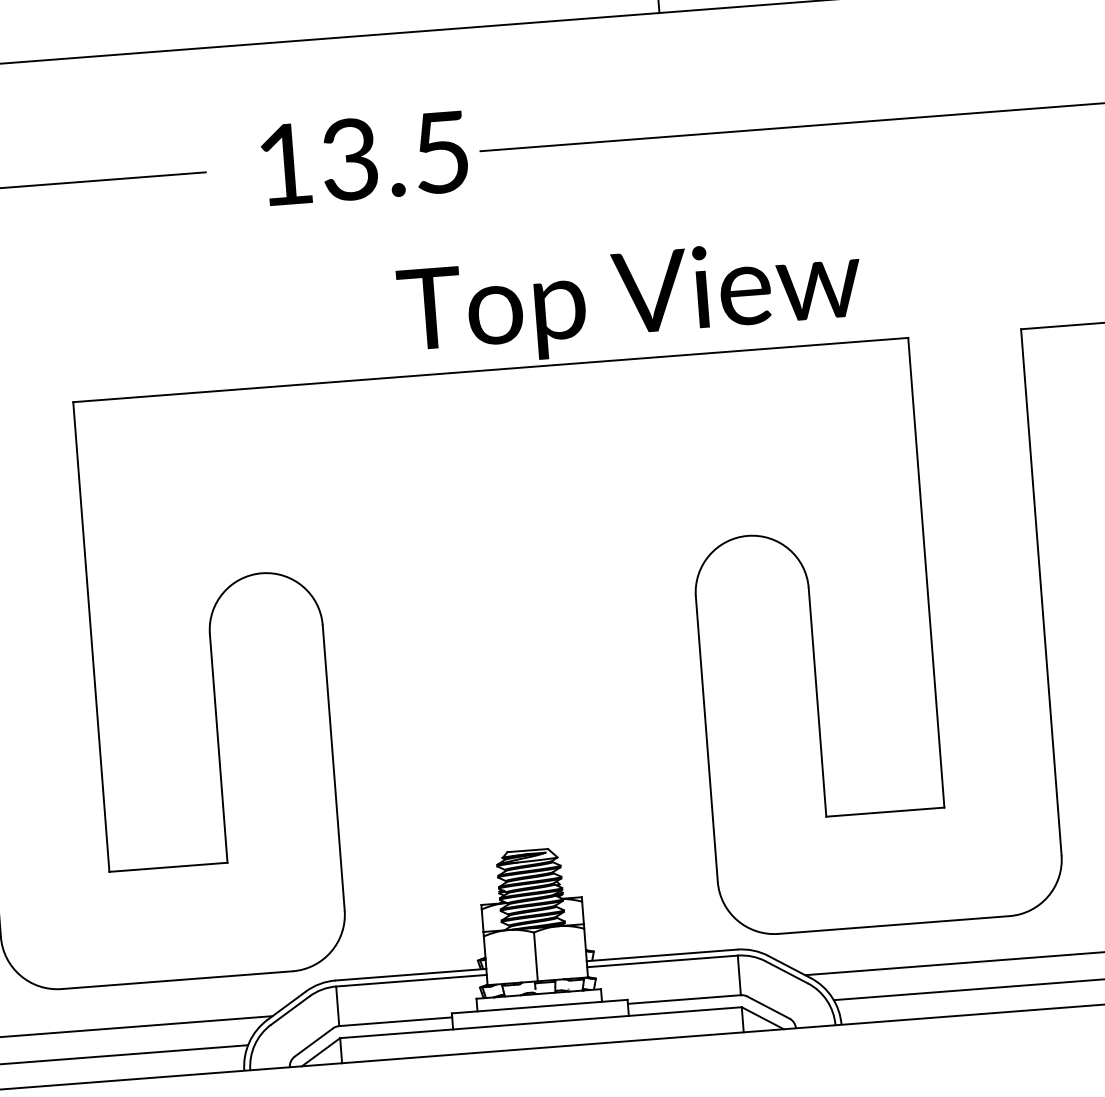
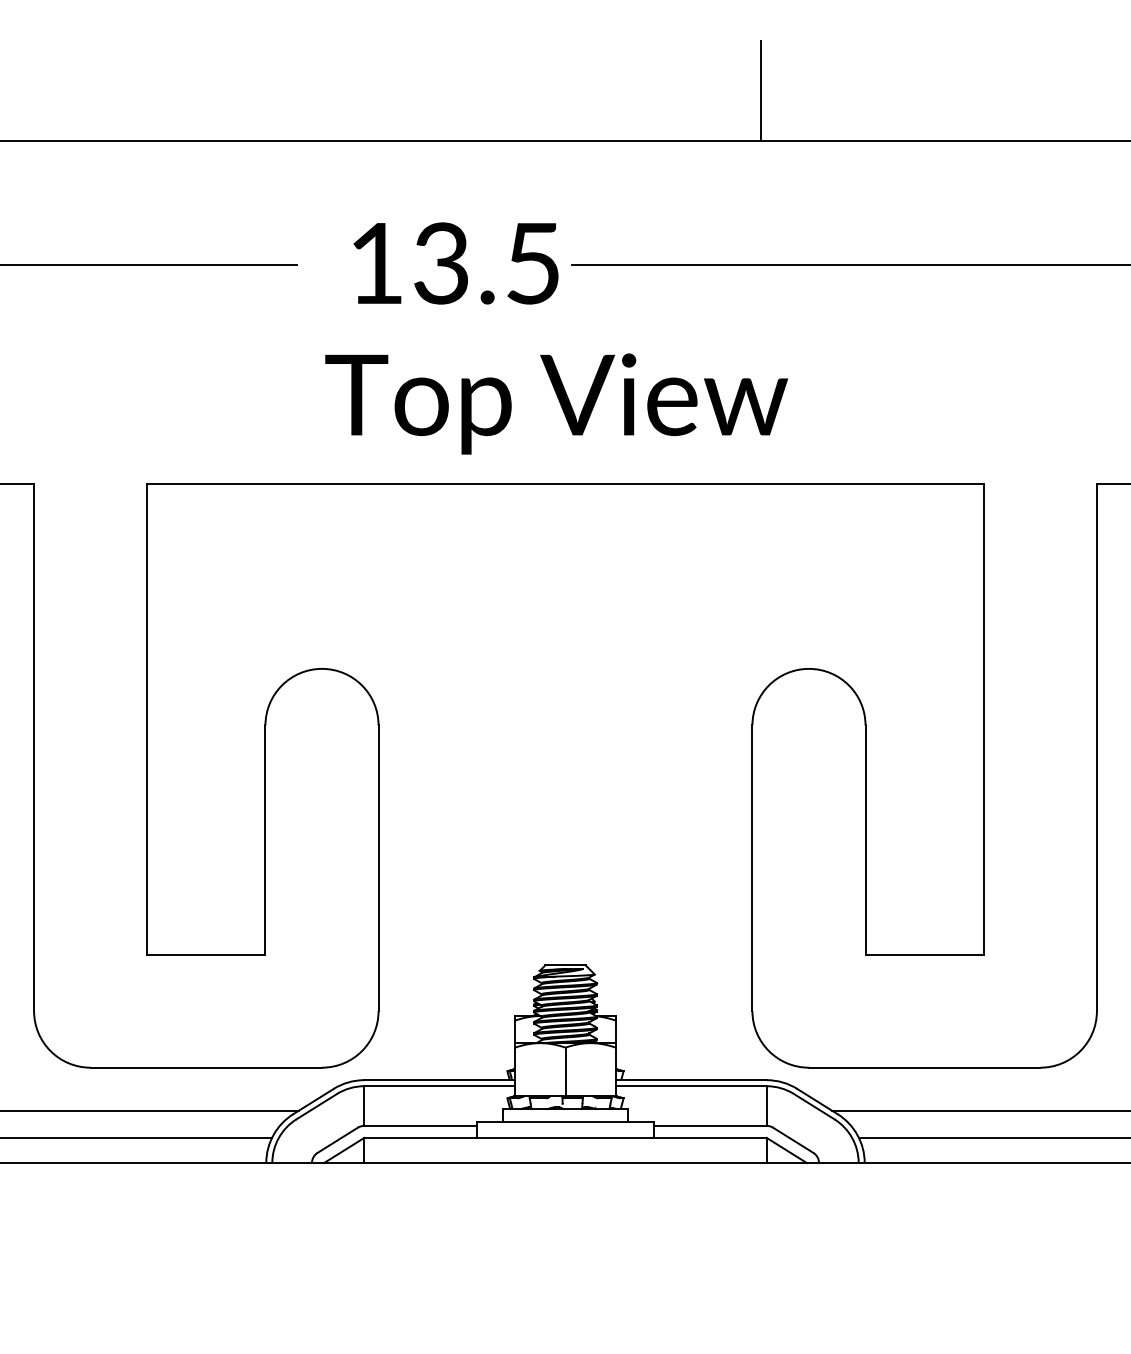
text: (630, 301) -> (556, 403), moved

